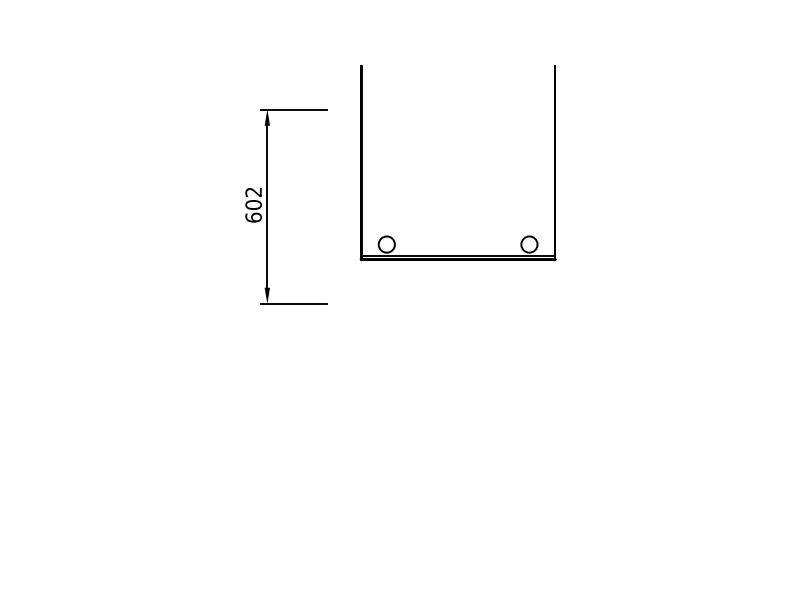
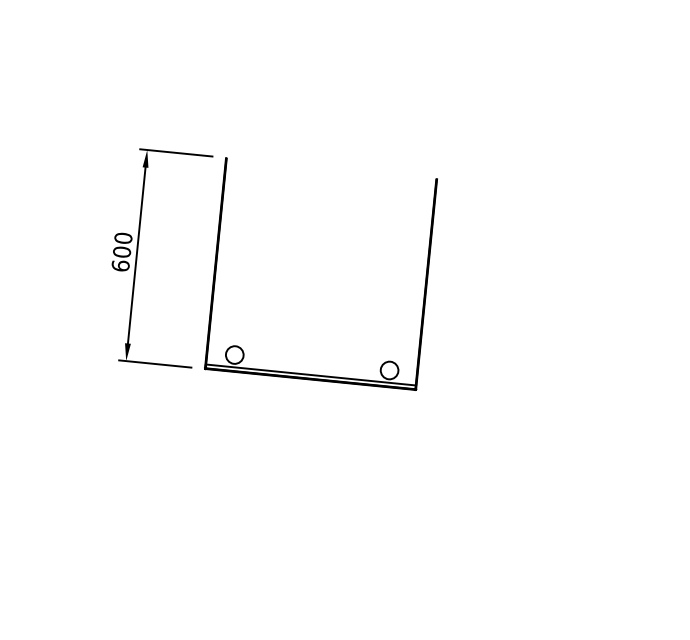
text: (253, 192) -> (123, 238), 602 -> 600
part: (457, 255) -> (310, 374), moved

